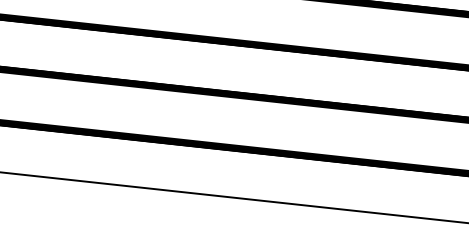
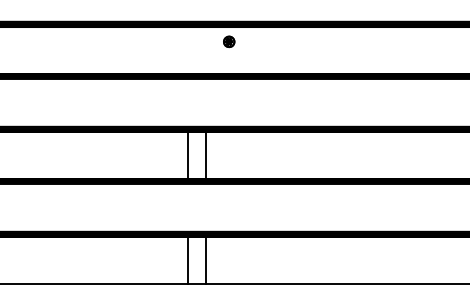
line: (204, 65) -> (188, 155), added
line: (221, 67) -> (205, 155), added
line: (193, 169) -> (188, 260), added
line: (210, 171) -> (205, 260), added

